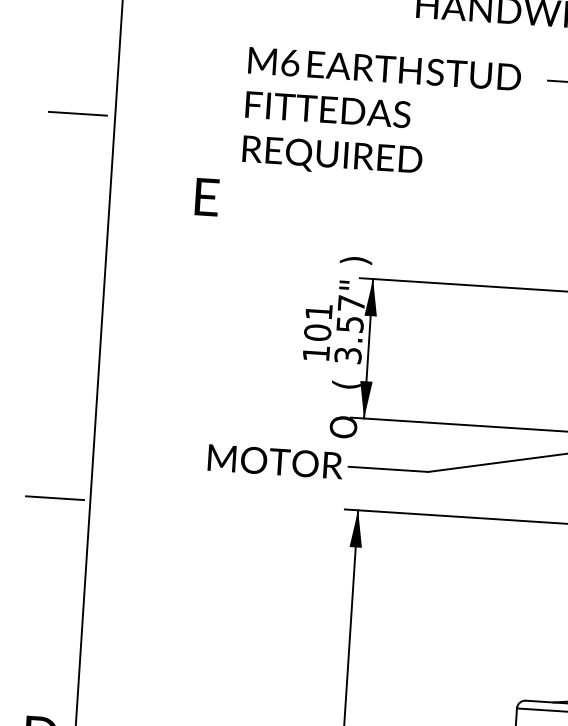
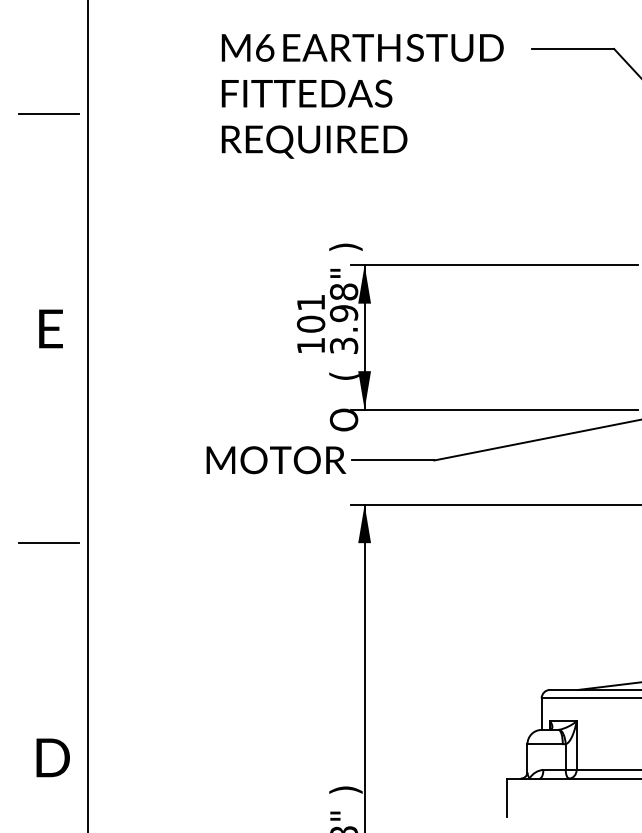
text: (206, 196) -> (50, 328), moved
text: (350, 313) -> (343, 302), 3.57" -> 3.98"
line: (54, 497) -> (48, 542), moved

